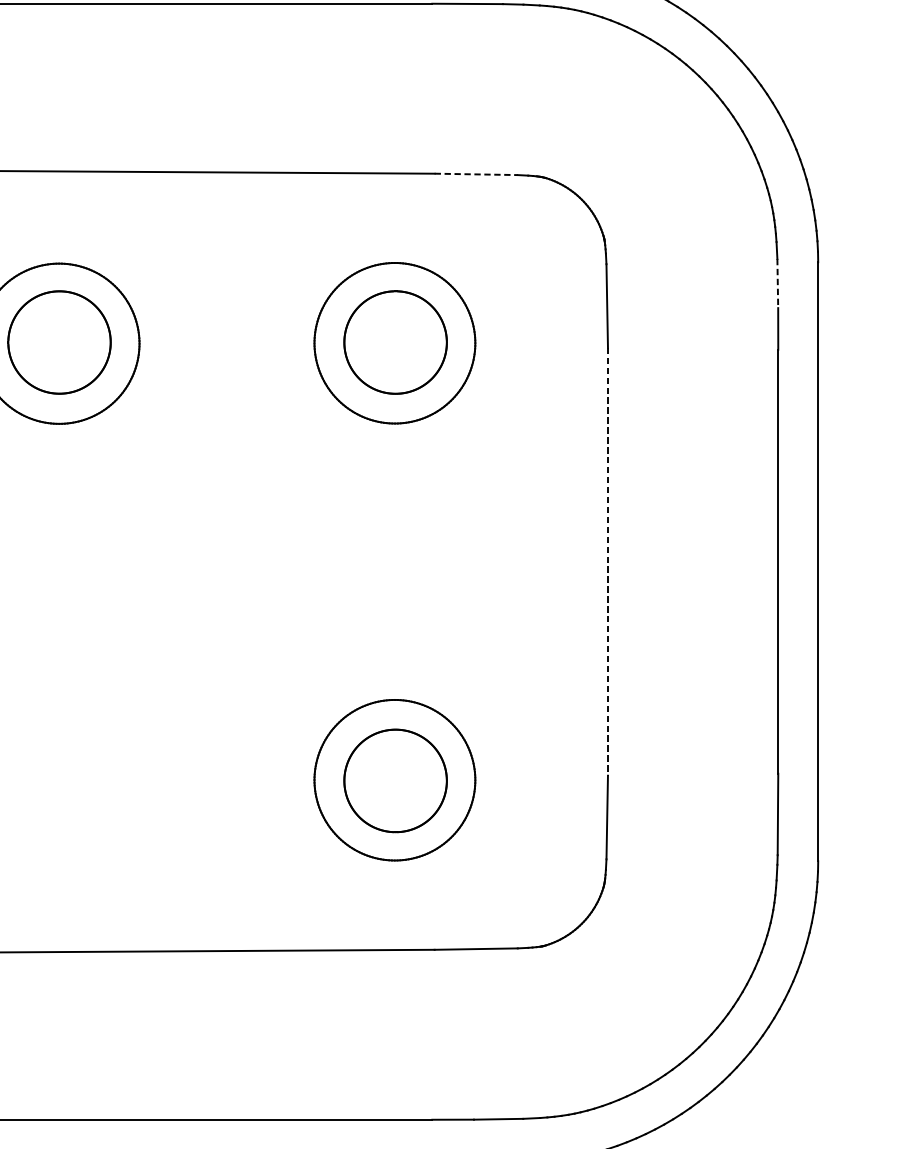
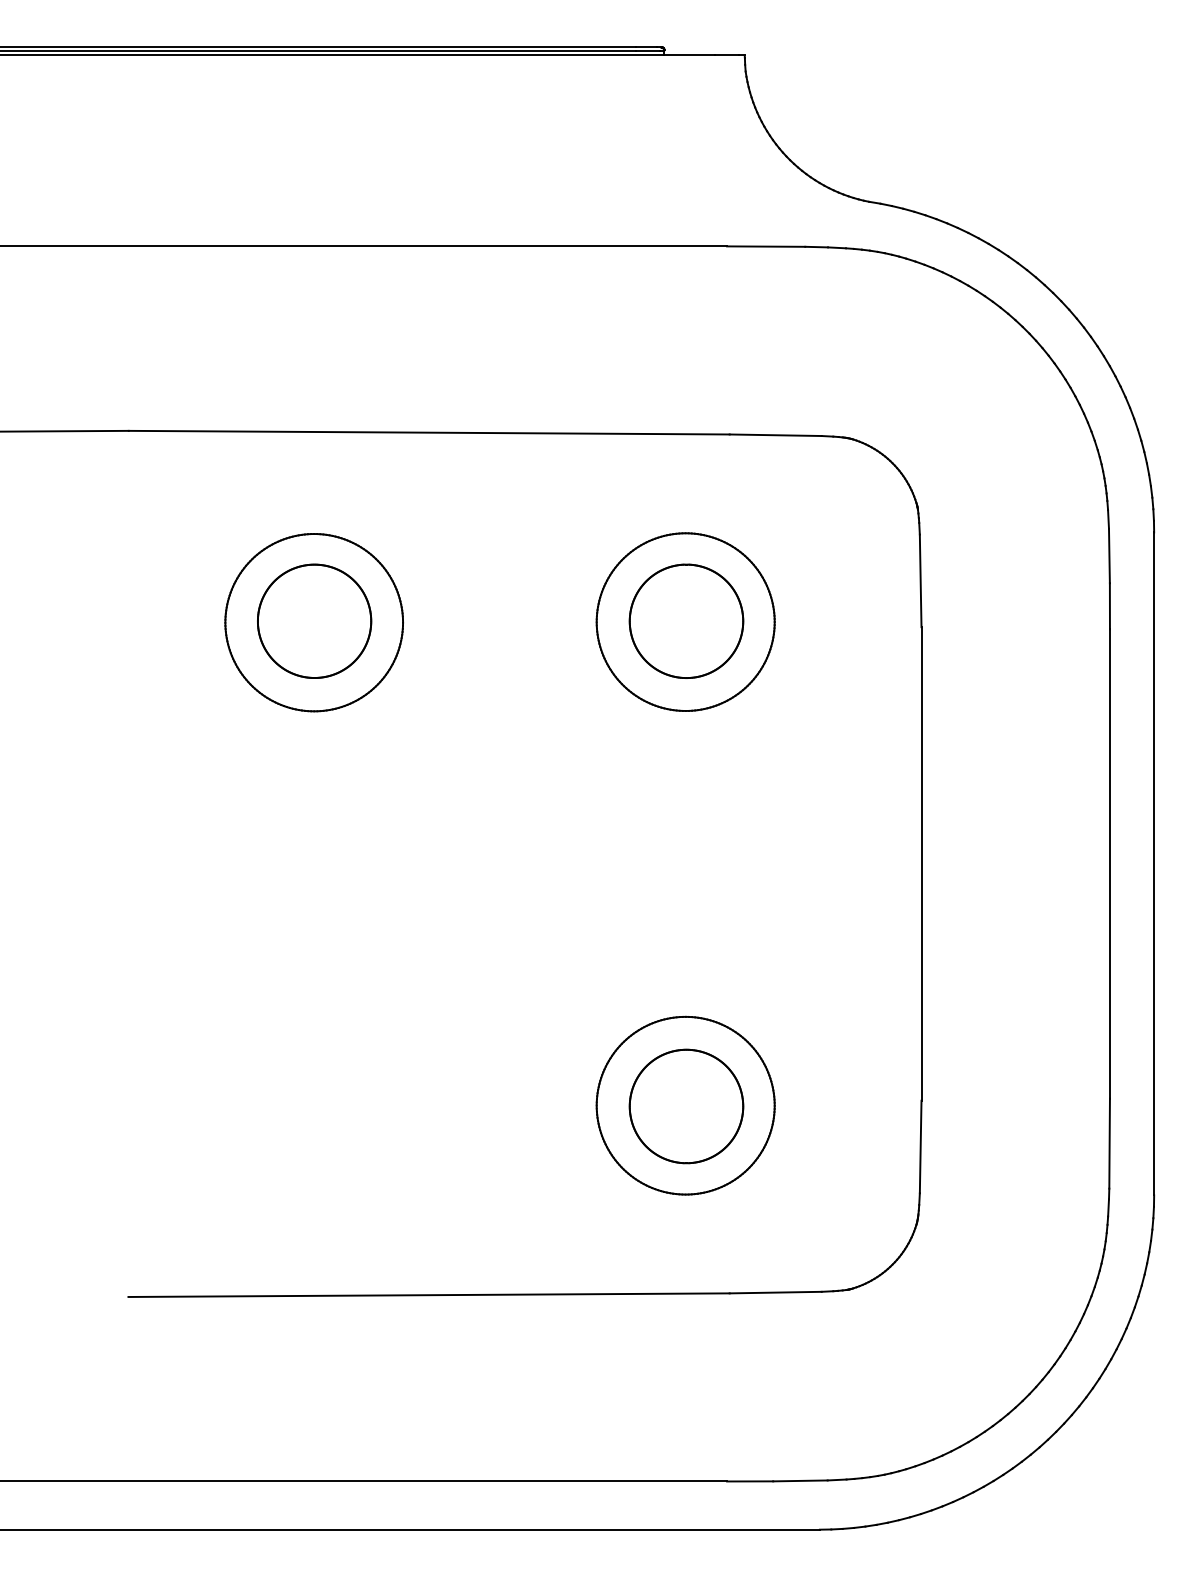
line: (476, 174) -> (776, 435), dashed -> solid
line: (777, 283) -> (1109, 556), dashed -> solid
line: (607, 561) -> (921, 863), dashed -> solid

